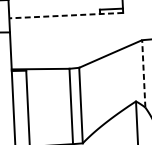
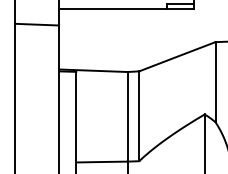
line: (65, 15) -> (126, 8), dashed -> solid
line: (143, 73) -> (215, 81), dashed -> solid

